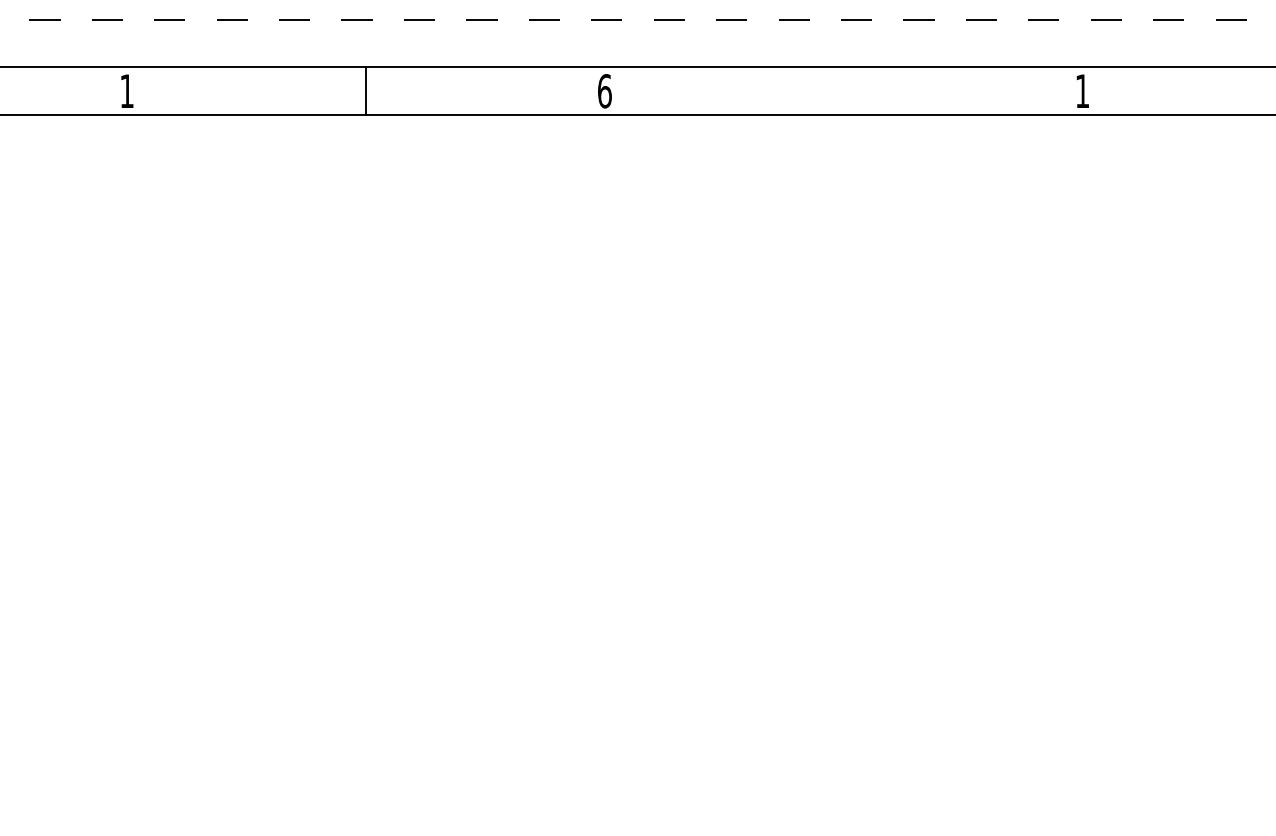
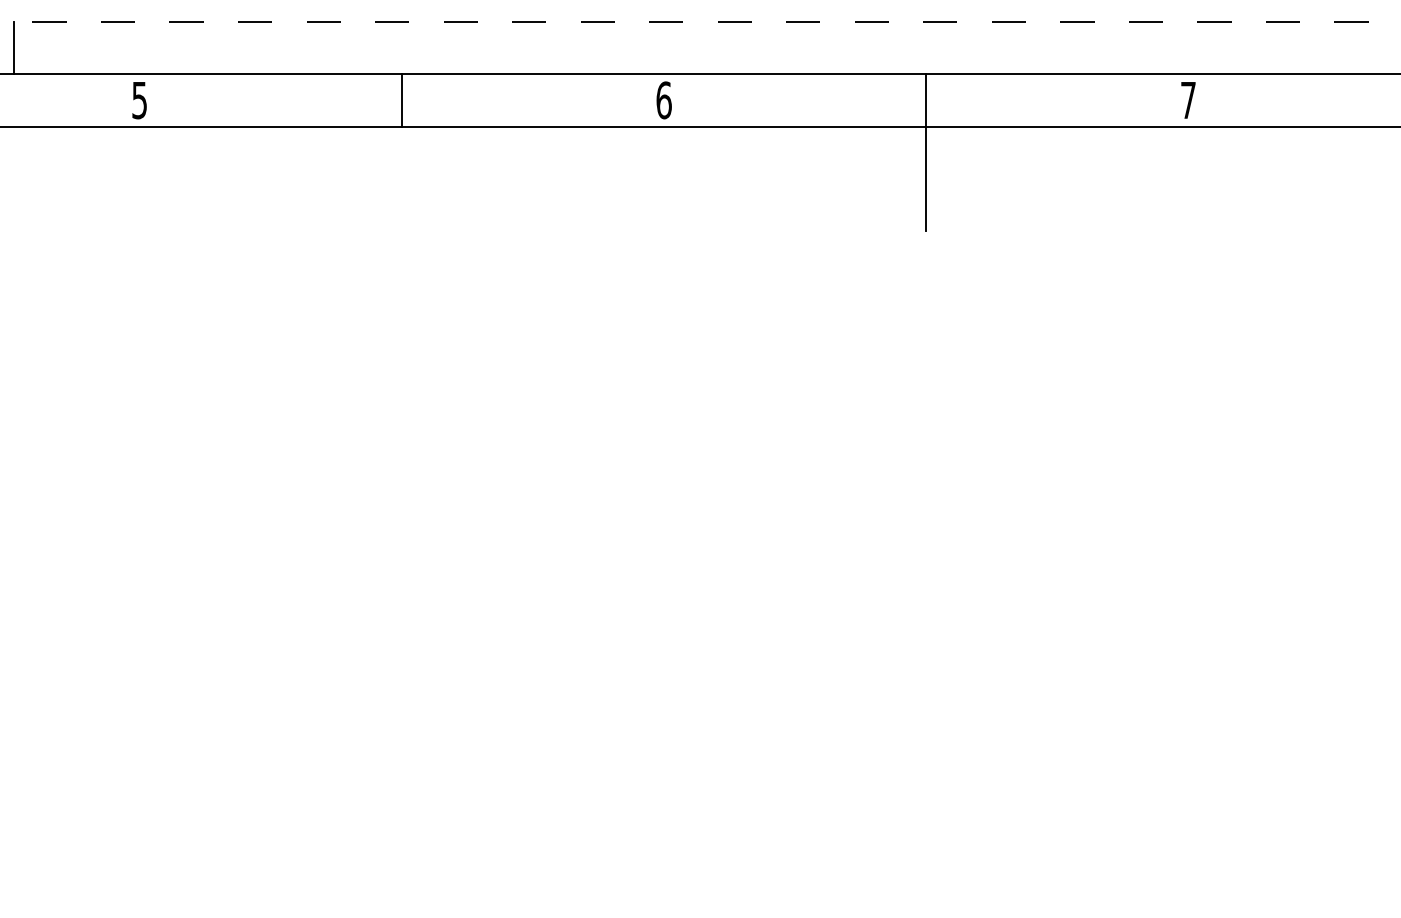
line: (12, 43) -> (13, 47), added
text: (126, 91) -> (139, 100), 1 -> 5
text: (1082, 91) -> (1188, 100), 1 -> 7
line: (843, 138) -> (926, 152), added

